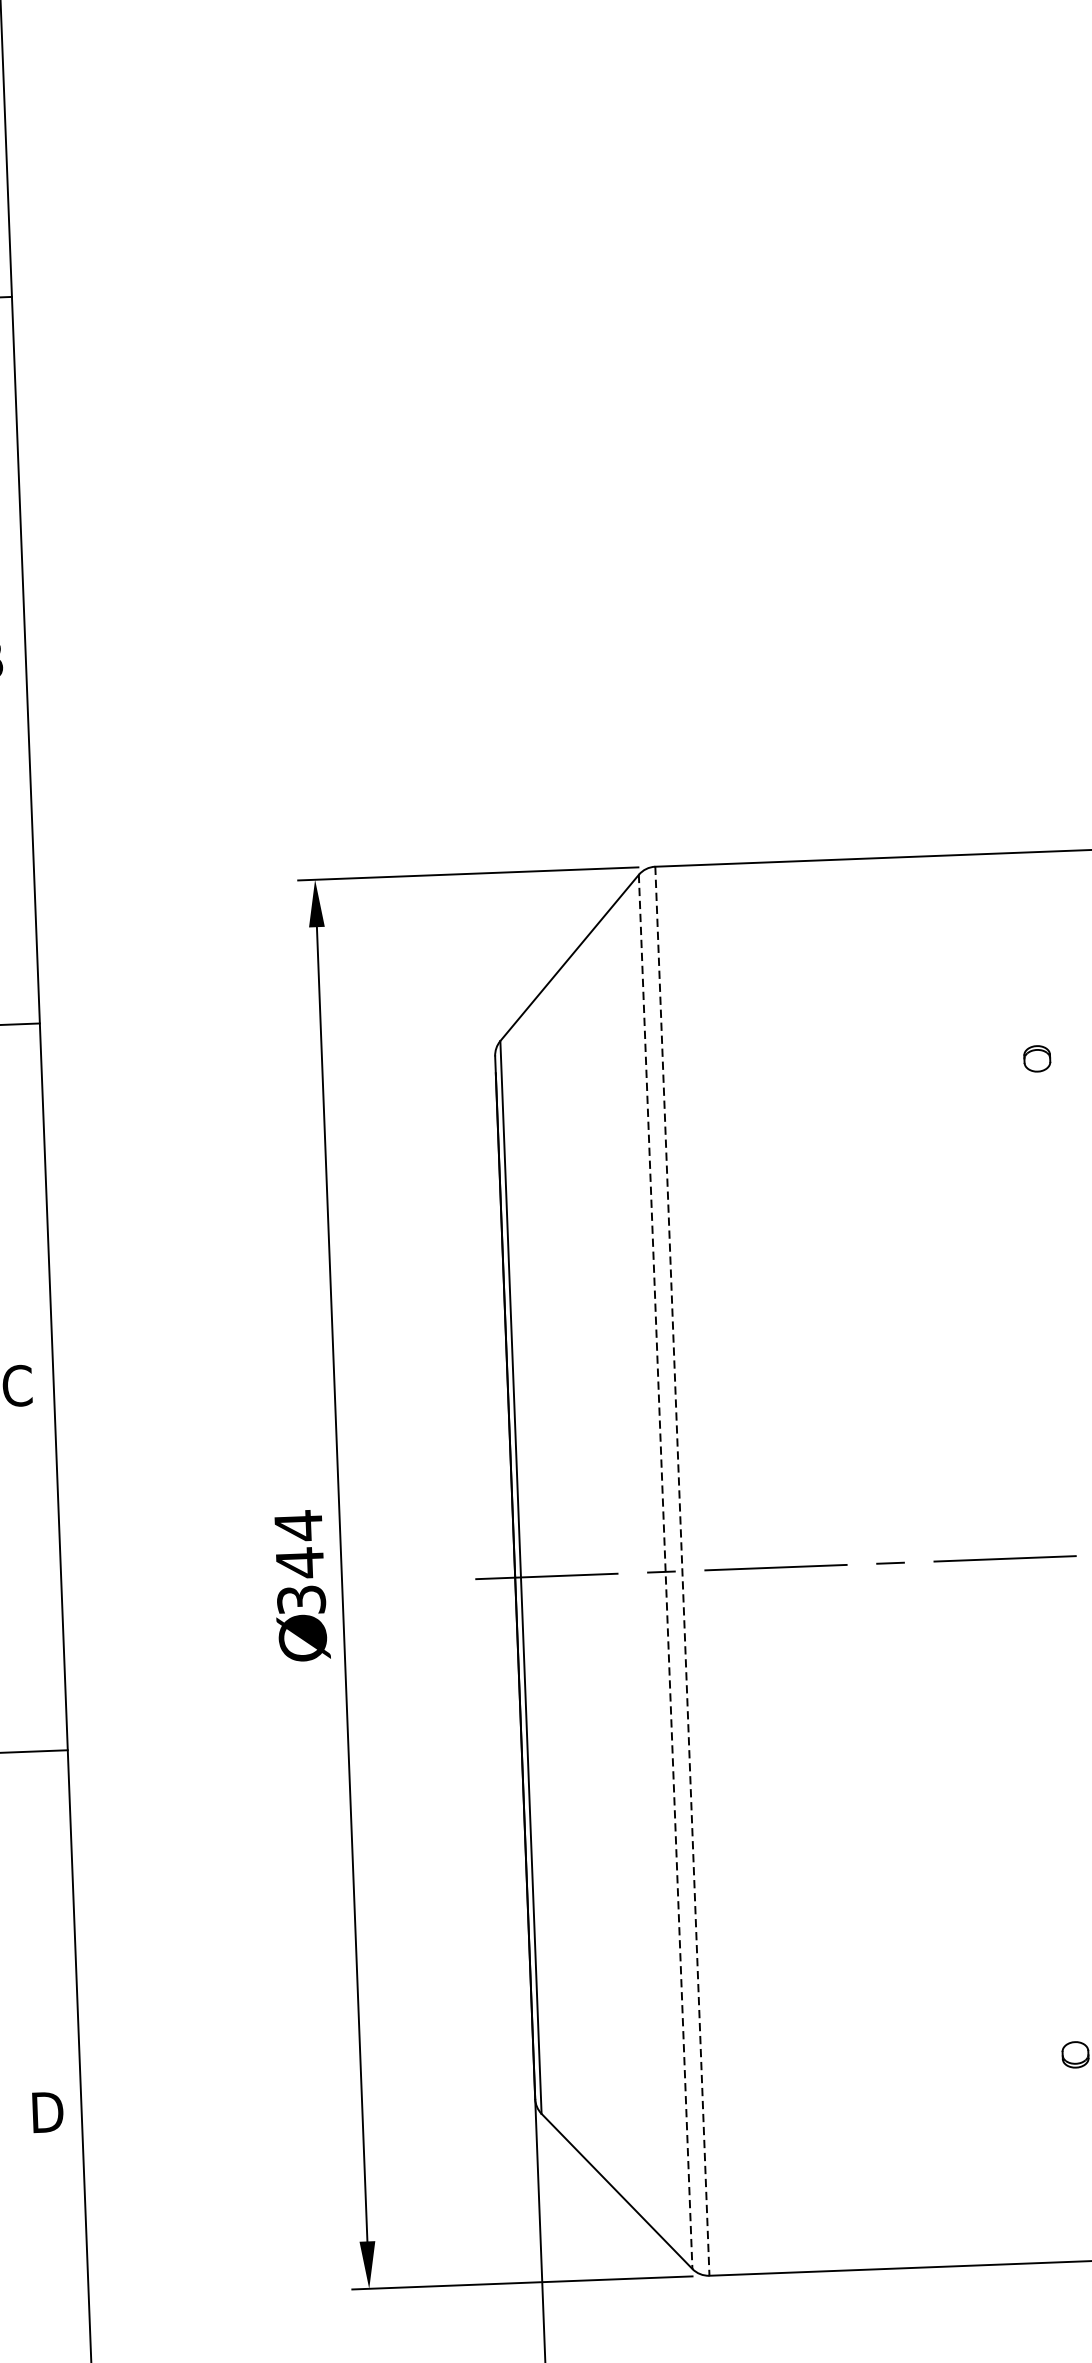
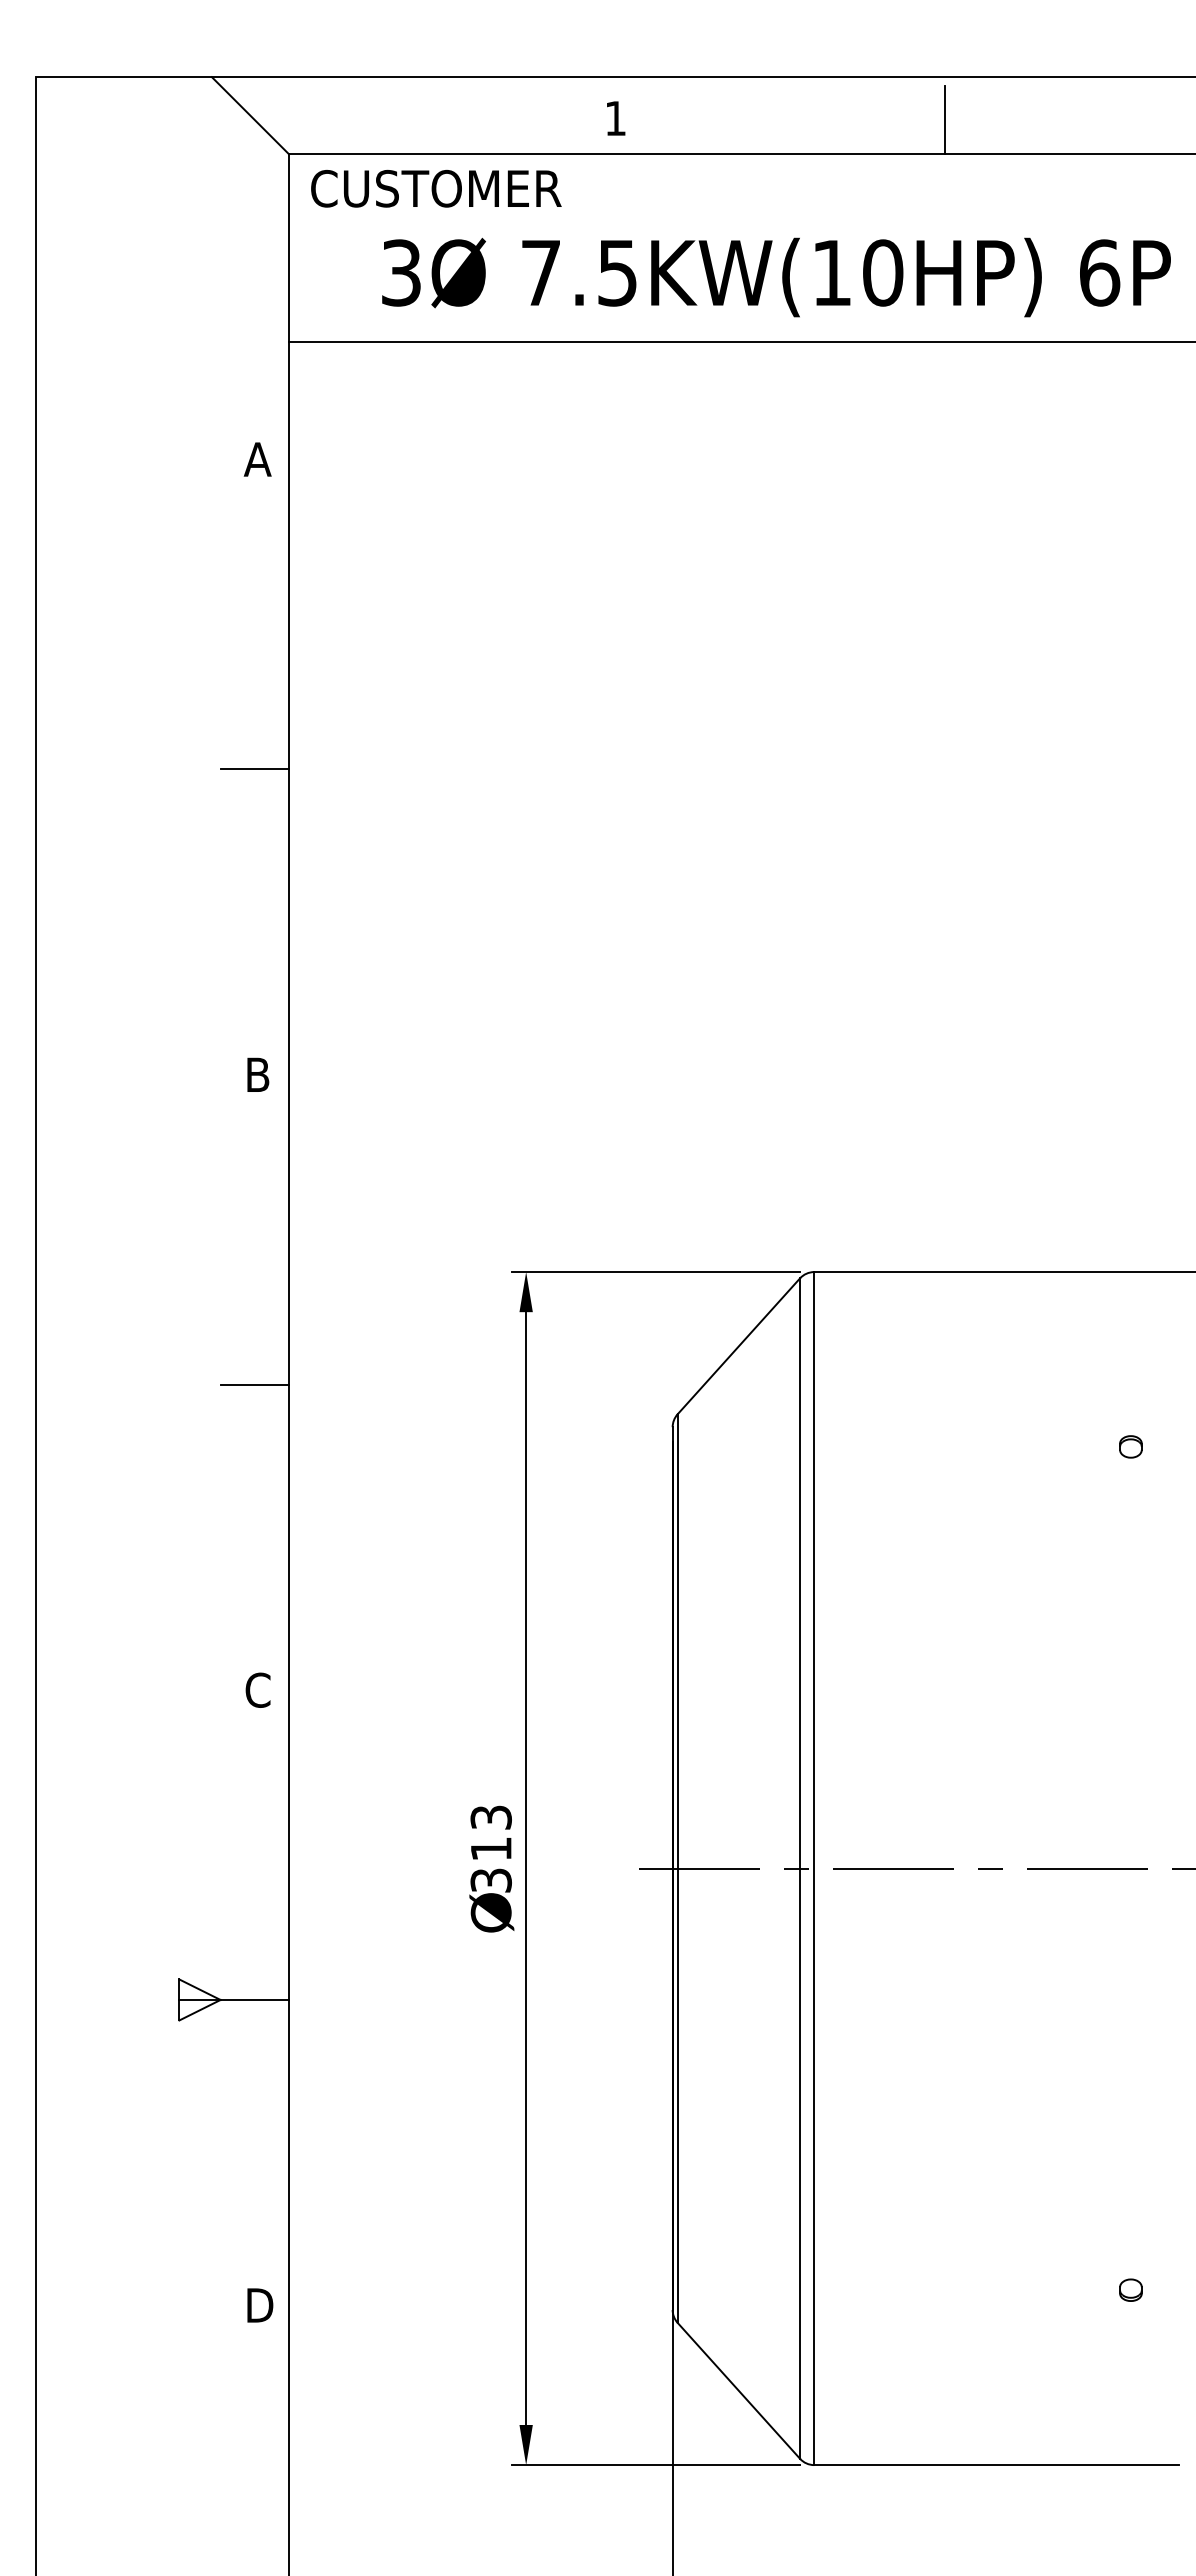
text: (298, 1544) -> (490, 1833), 344 -> 313
line: (682, 1571) -> (814, 1868), dashed -> solid
line: (666, 1572) -> (800, 1869), dashed -> solid

